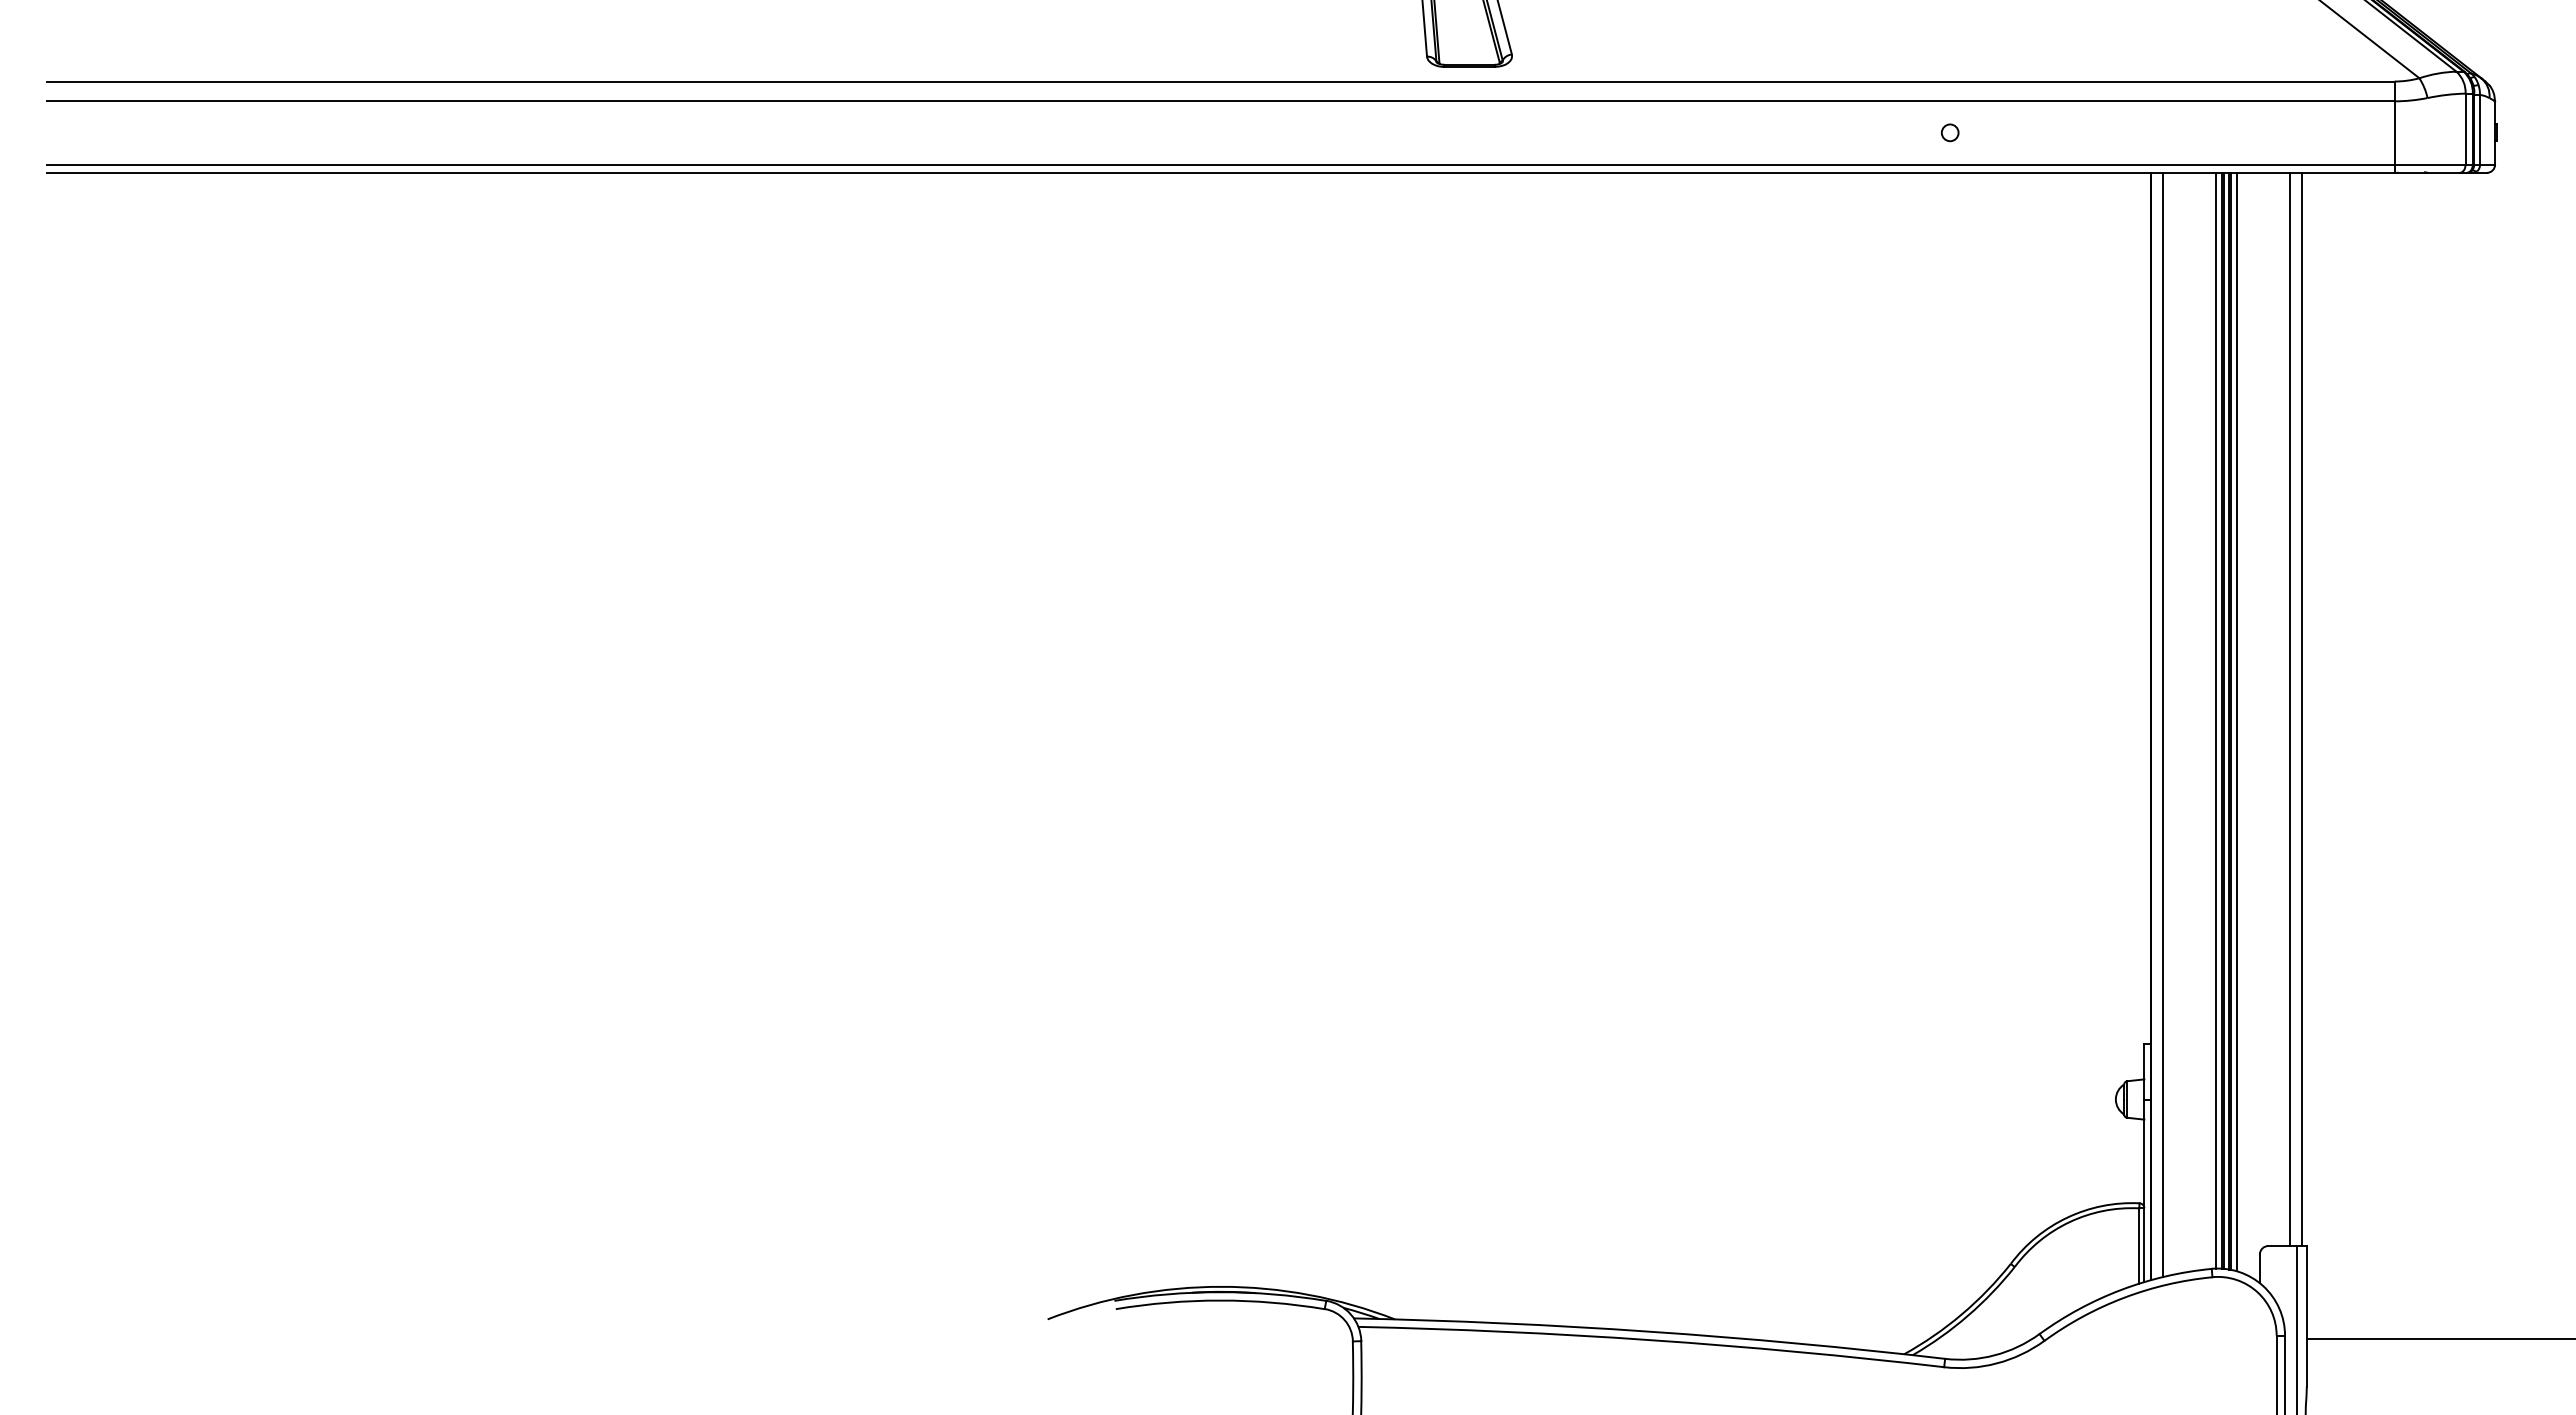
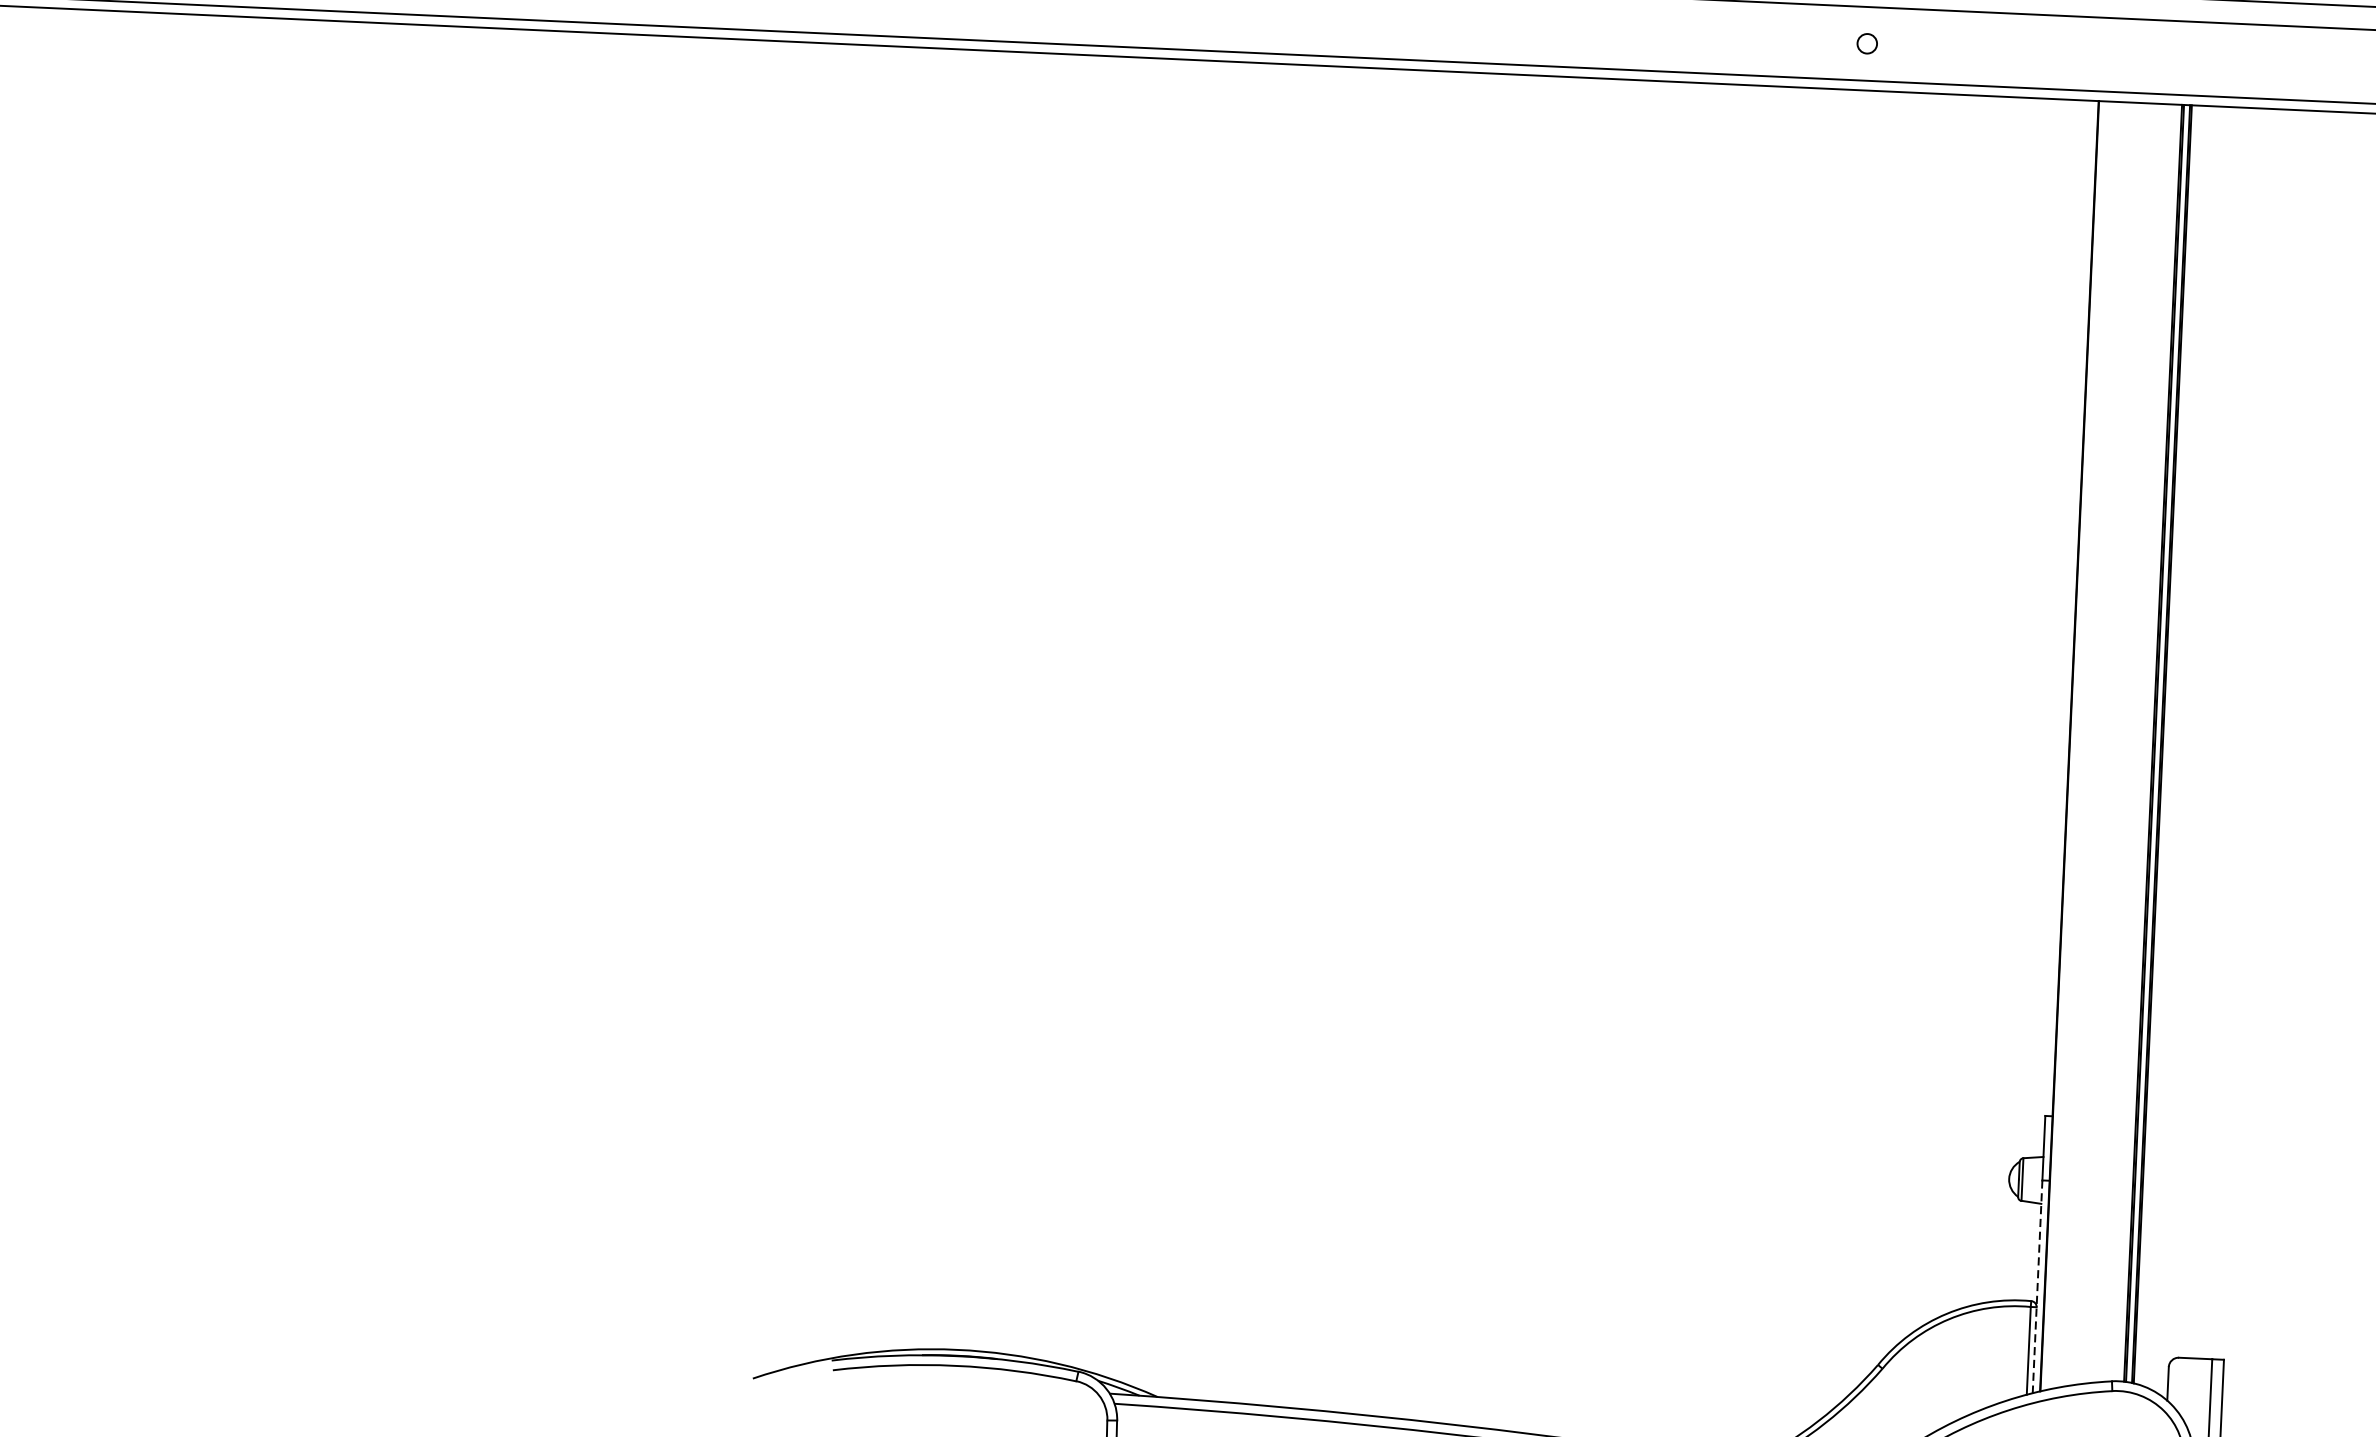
line: (2290, 709) -> (2233, 733), removed
line: (2301, 709) -> (2246, 734), removed
line: (2215, 720) -> (2145, 742), removed
line: (2237, 721) -> (2170, 744), removed
line: (2162, 724) -> (2083, 744), removed
line: (2144, 1191) -> (2037, 1287), solid -> dashed

